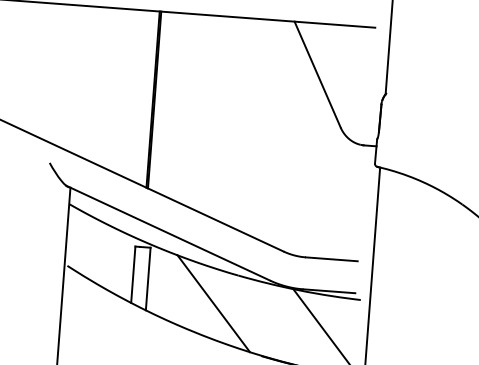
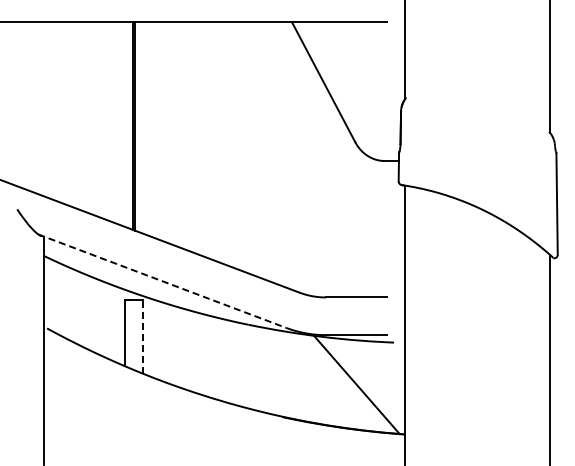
line: (168, 233) -> (162, 281), solid -> dashed
line: (147, 278) -> (142, 336), solid -> dashed
line: (213, 303) -> (221, 359), removed

